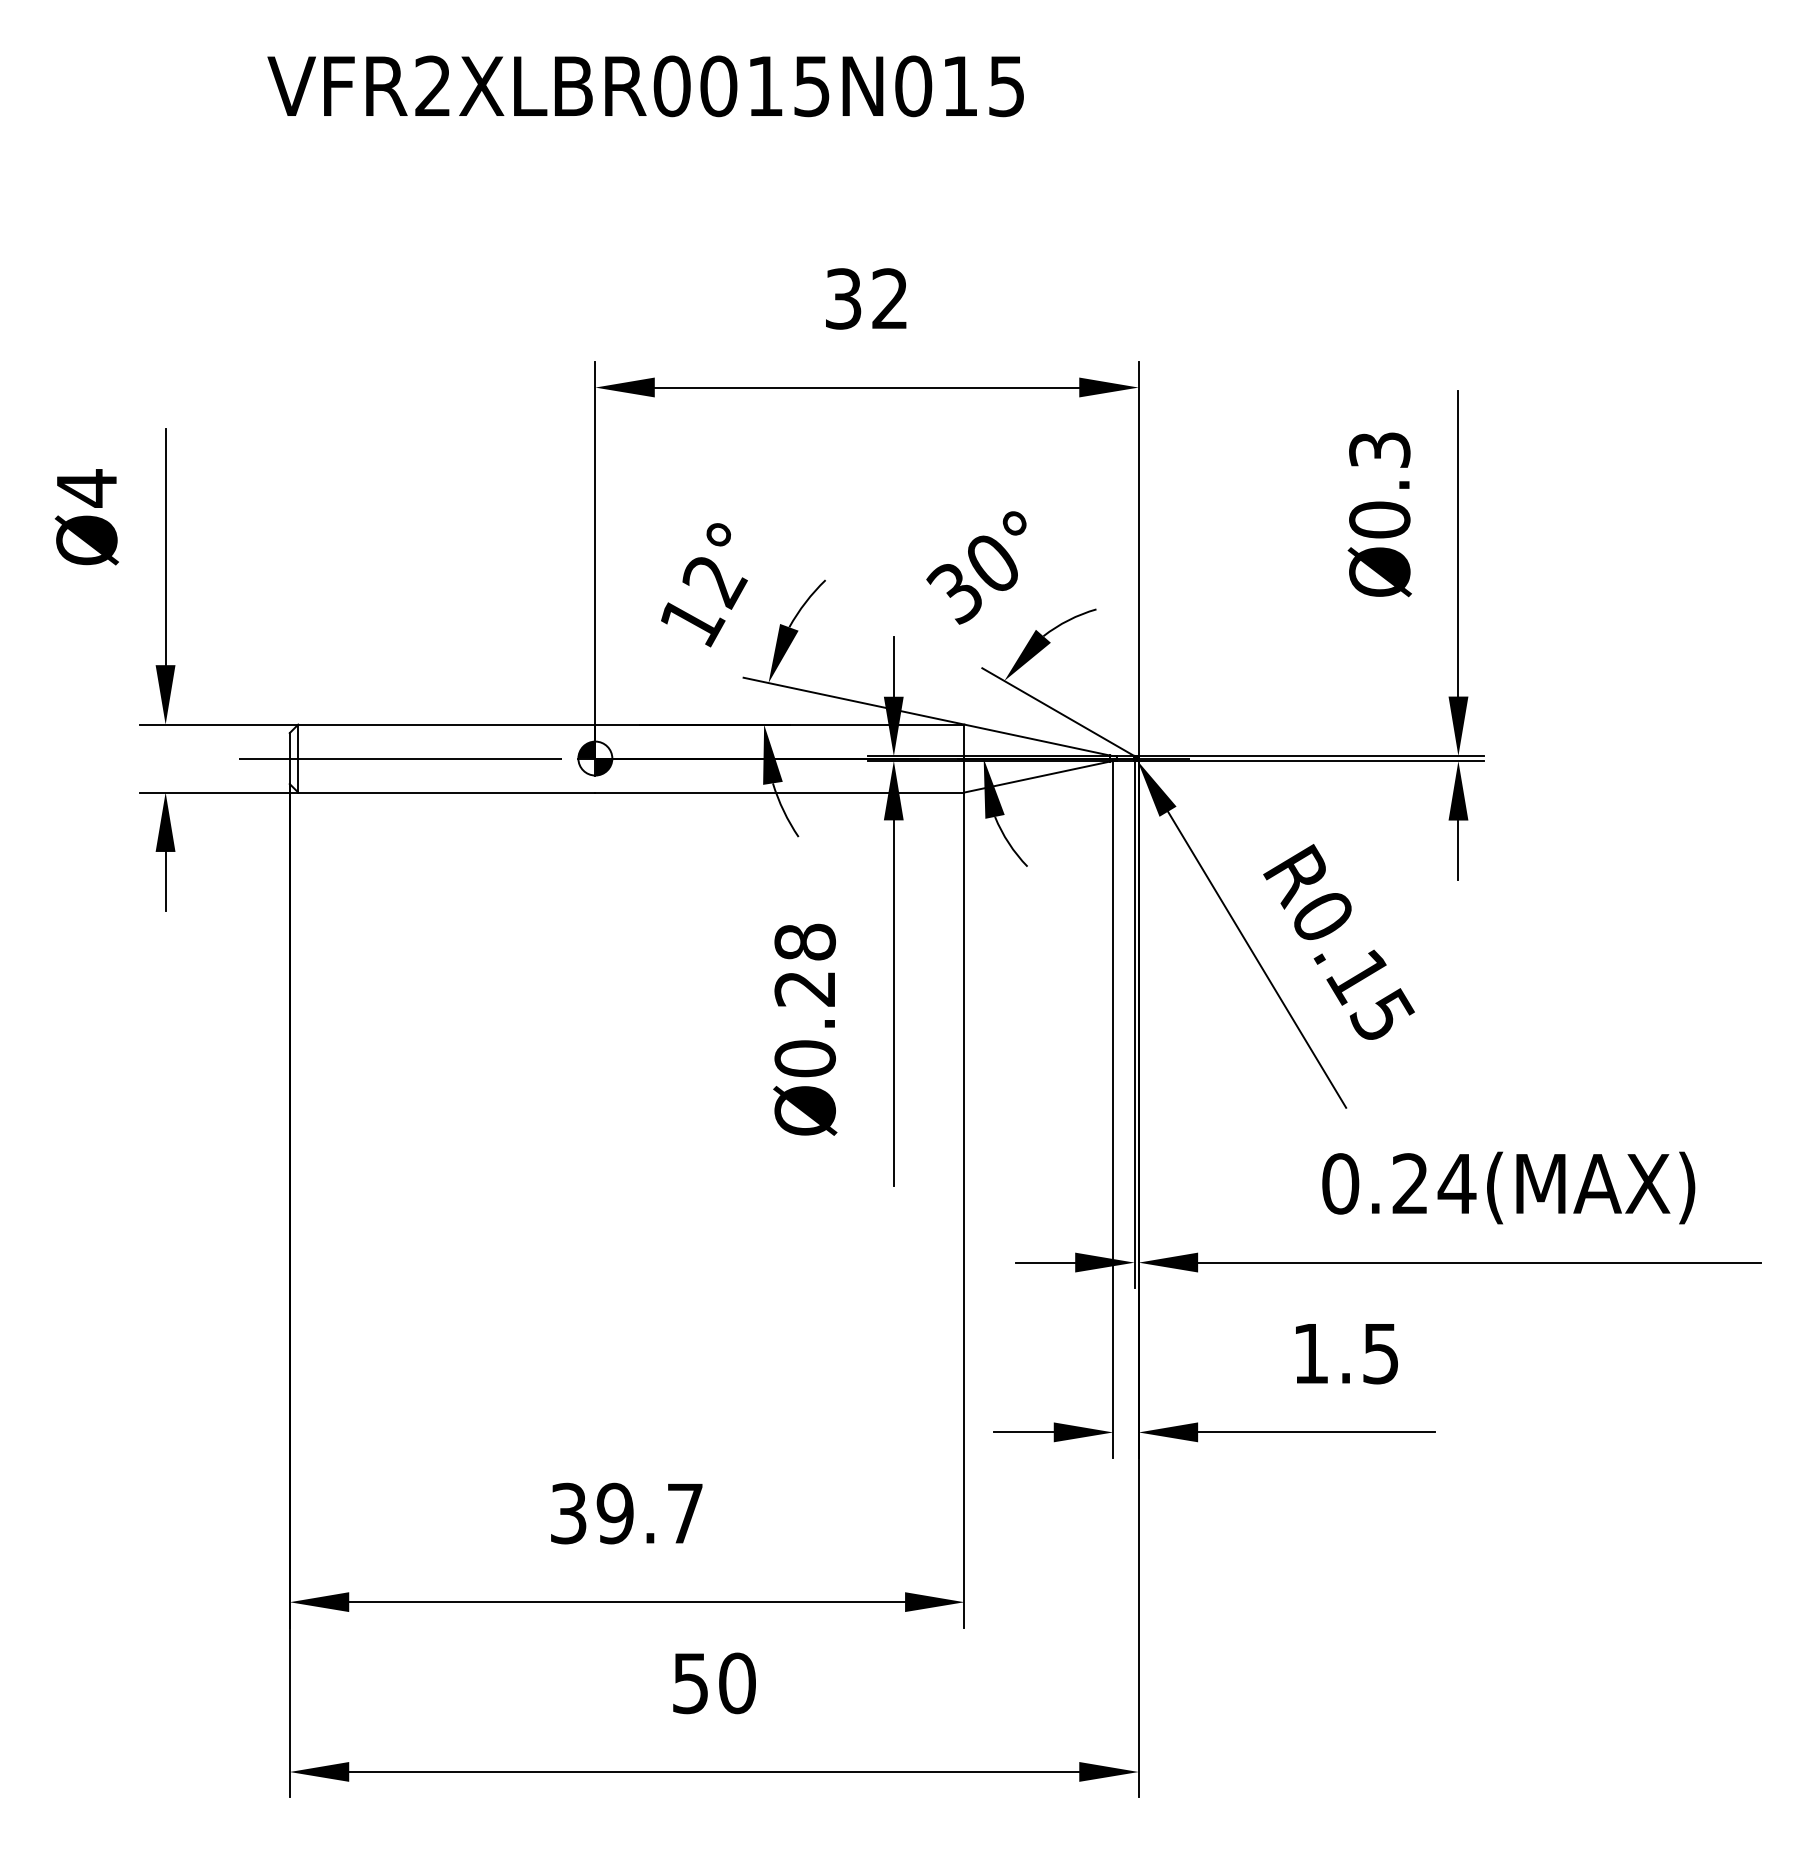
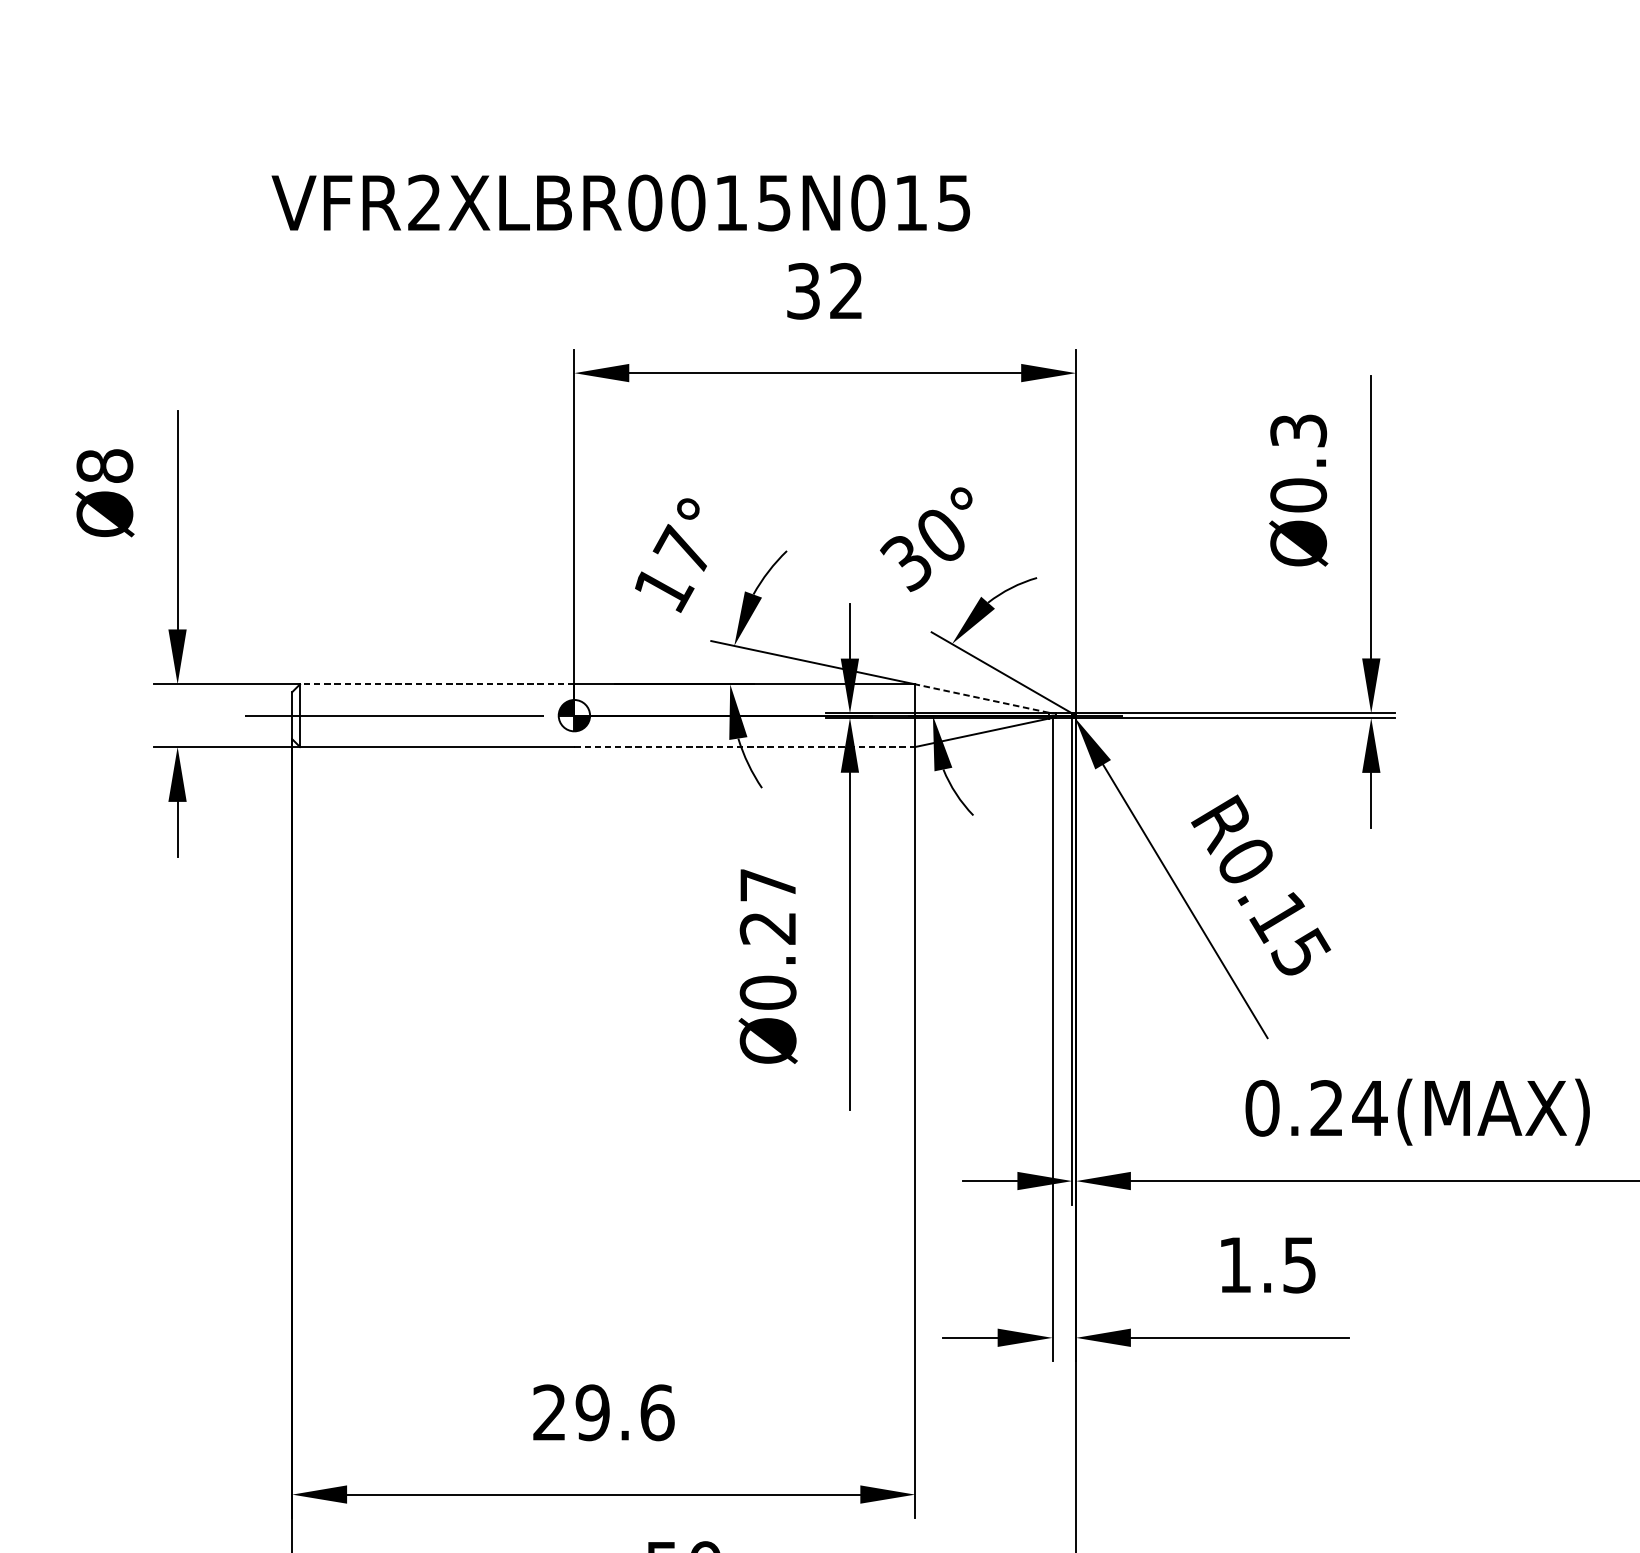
text: (645, 86) -> (620, 203), moved
text: (86, 488) -> (104, 466), Ø4 -> Ø8
text: (713, 579) -> (683, 550), 12° -> 17°
line: (446, 724) -> (436, 684), solid -> dashed
line: (1036, 739) -> (981, 698), solid -> dashed
line: (779, 792) -> (744, 747), solid -> dashed
text: (804, 941) -> (767, 884), Ø0.28 -> Ø0.27
text: (627, 1513) -> (604, 1412), 39.7 -> 29.6

